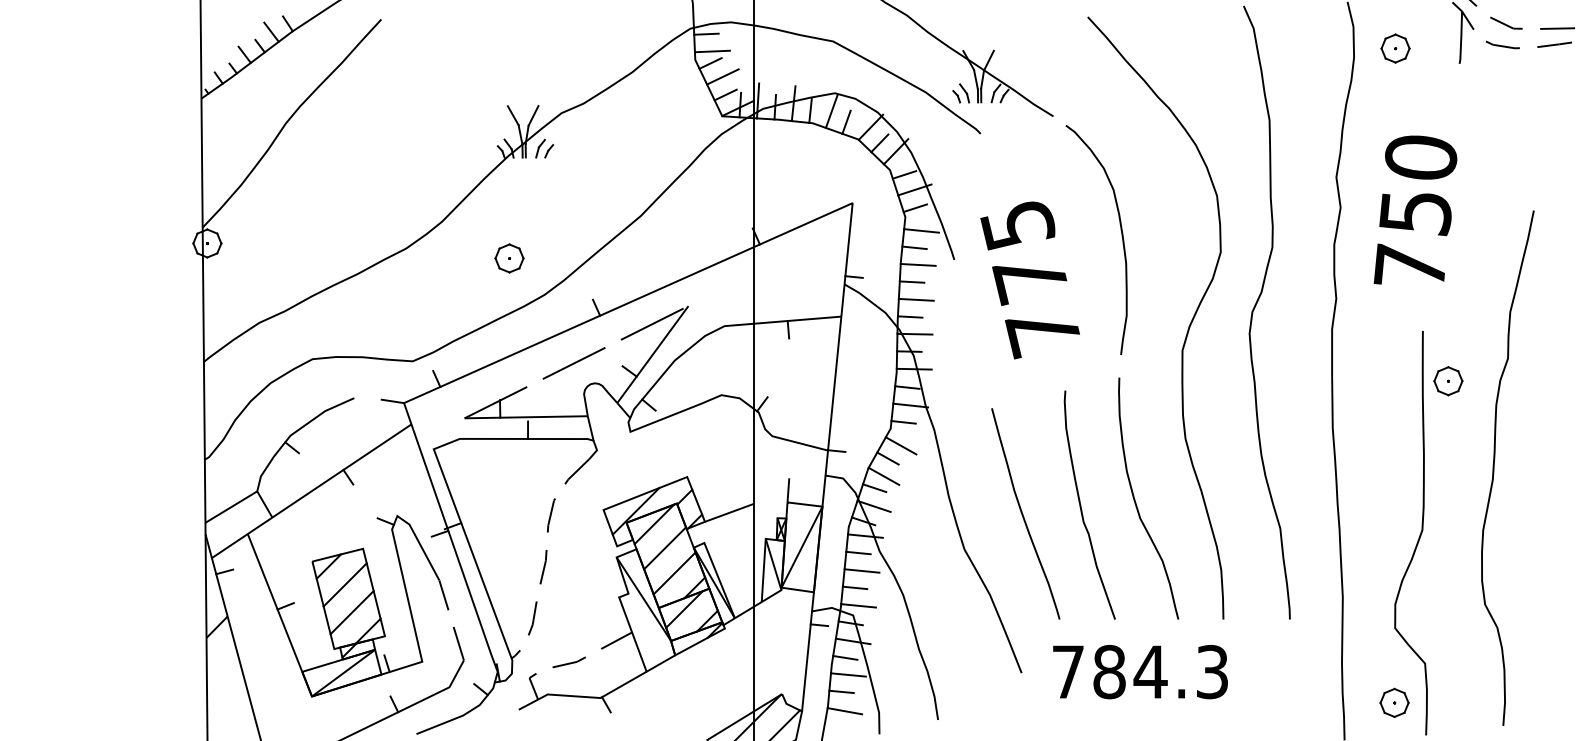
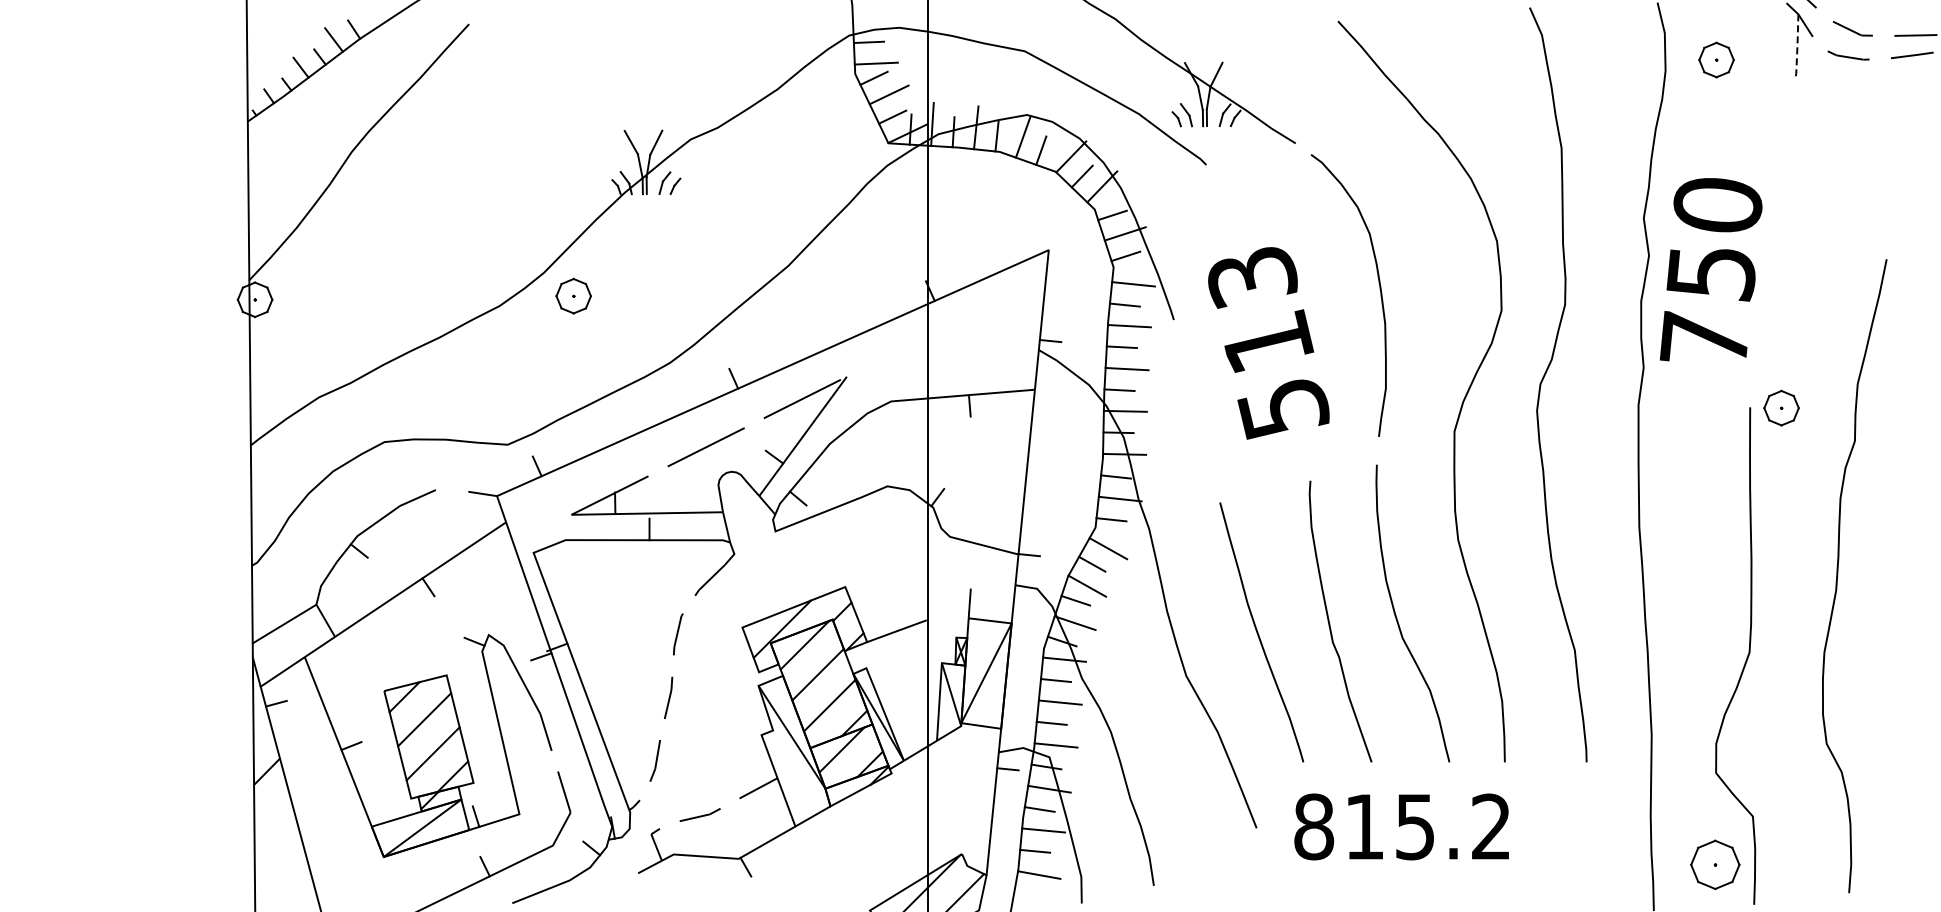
line: (1461, 38) -> (1797, 47), solid -> dashed
text: (1415, 209) -> (1710, 269), moved
part: (509, 257) -> (573, 295), moved
text: (1030, 279) -> (1267, 344), 775 -> 513
part: (1448, 380) -> (1781, 407), moved
text: (1140, 671) -> (1402, 826), 784.3 -> 815.2
part: (1394, 702) -> (1715, 864), size x1.4

